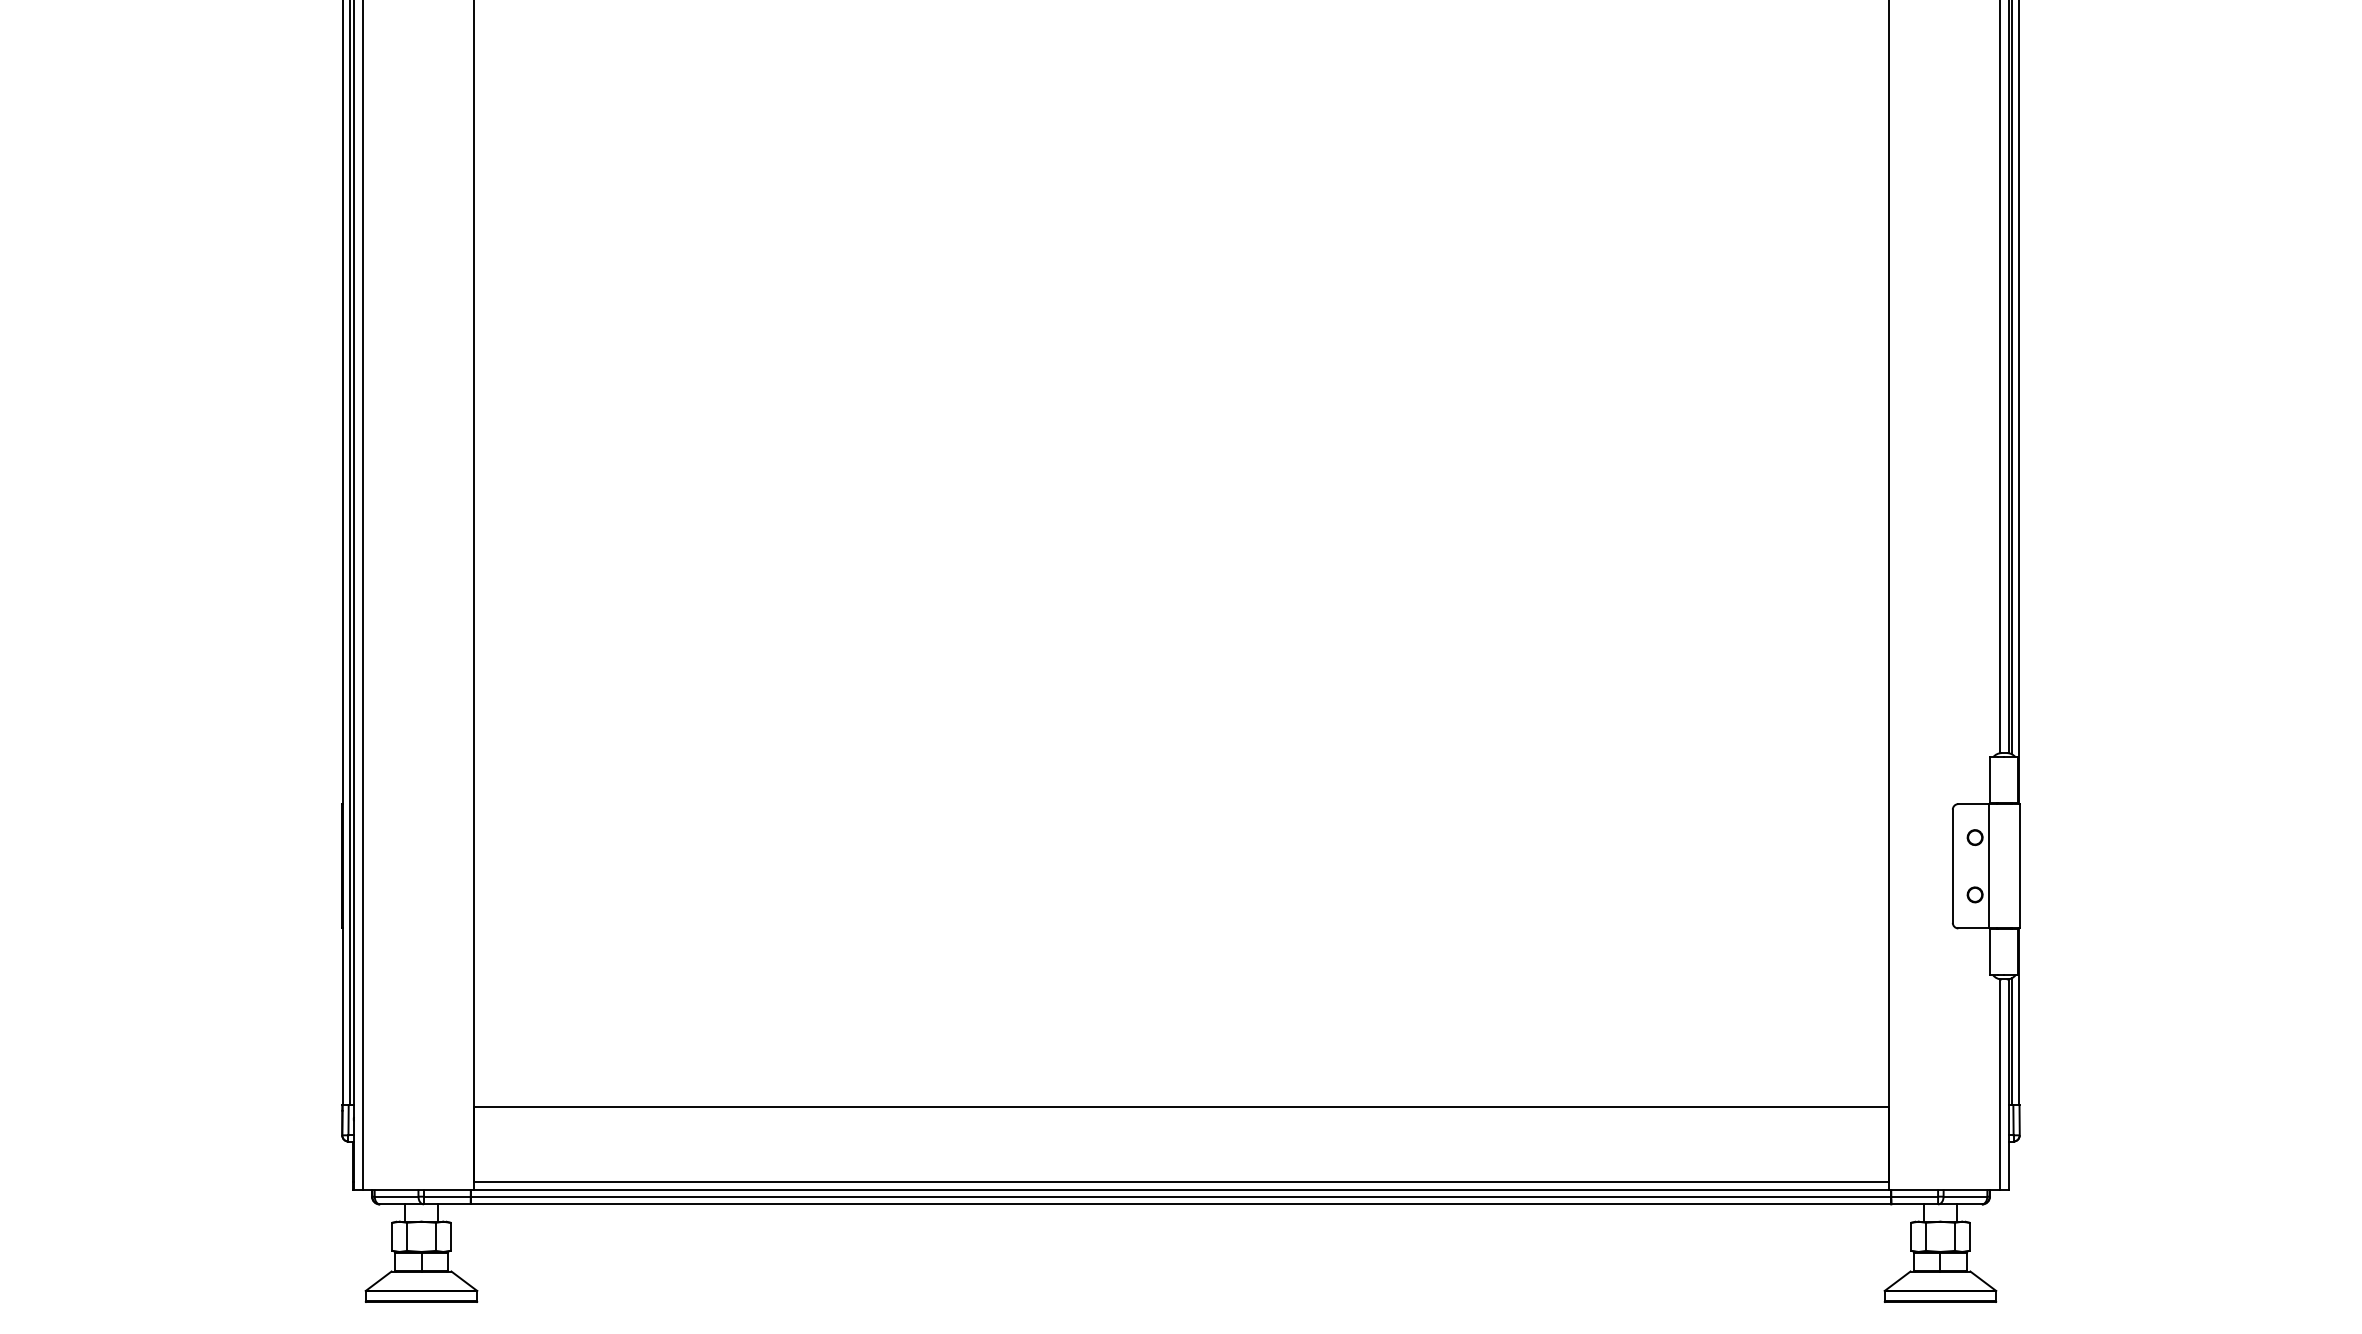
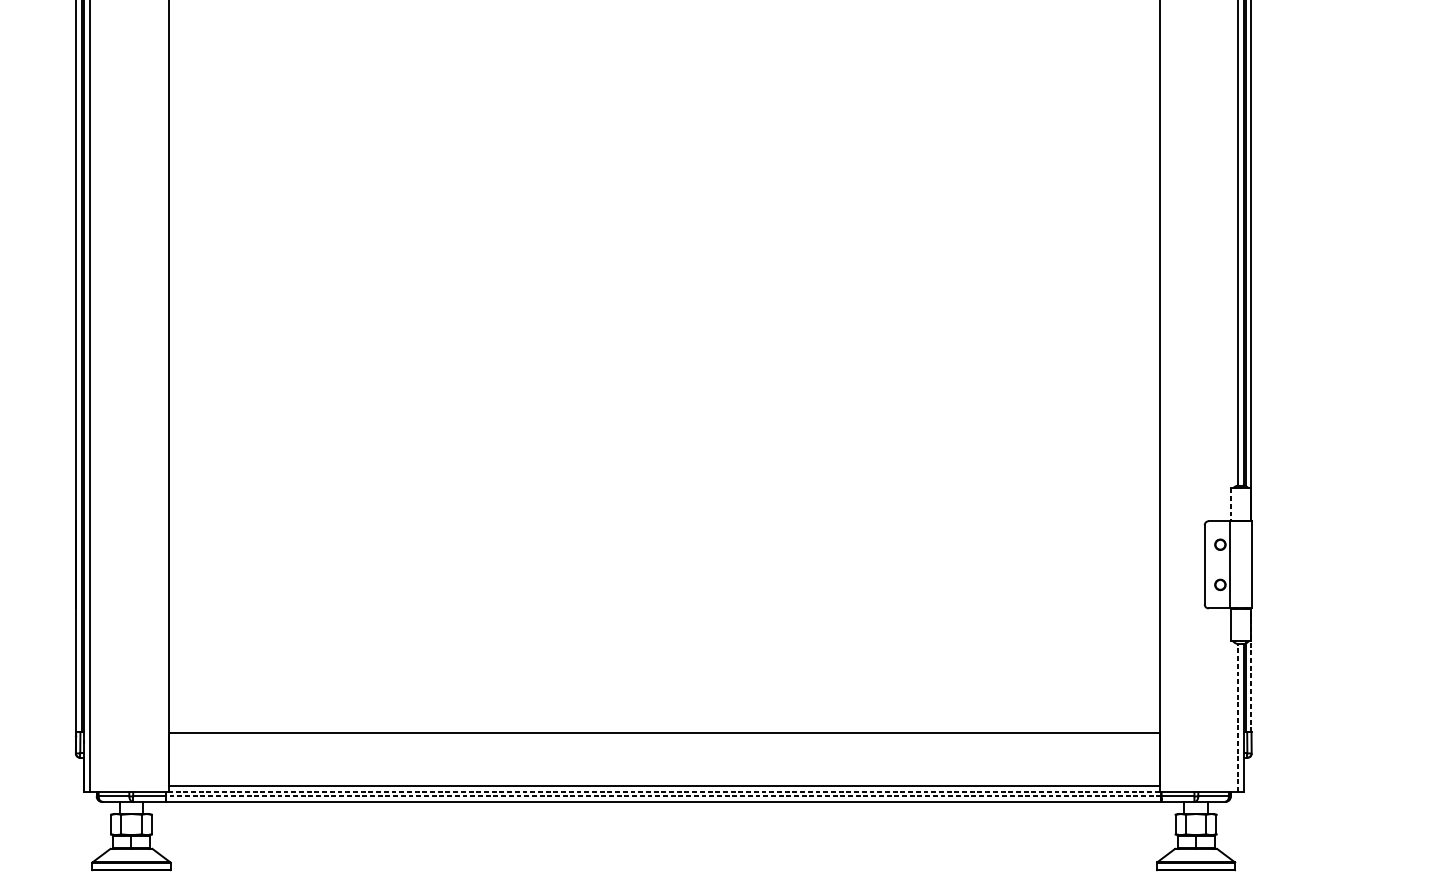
line: (1990, 780) -> (1231, 504), solid -> dashed
line: (2019, 1016) -> (1251, 670), solid -> dashed
line: (2000, 1084) -> (1238, 717), solid -> dashed
line: (1180, 1190) -> (663, 792), solid -> dashed
line: (1180, 1196) -> (663, 796), solid -> dashed

